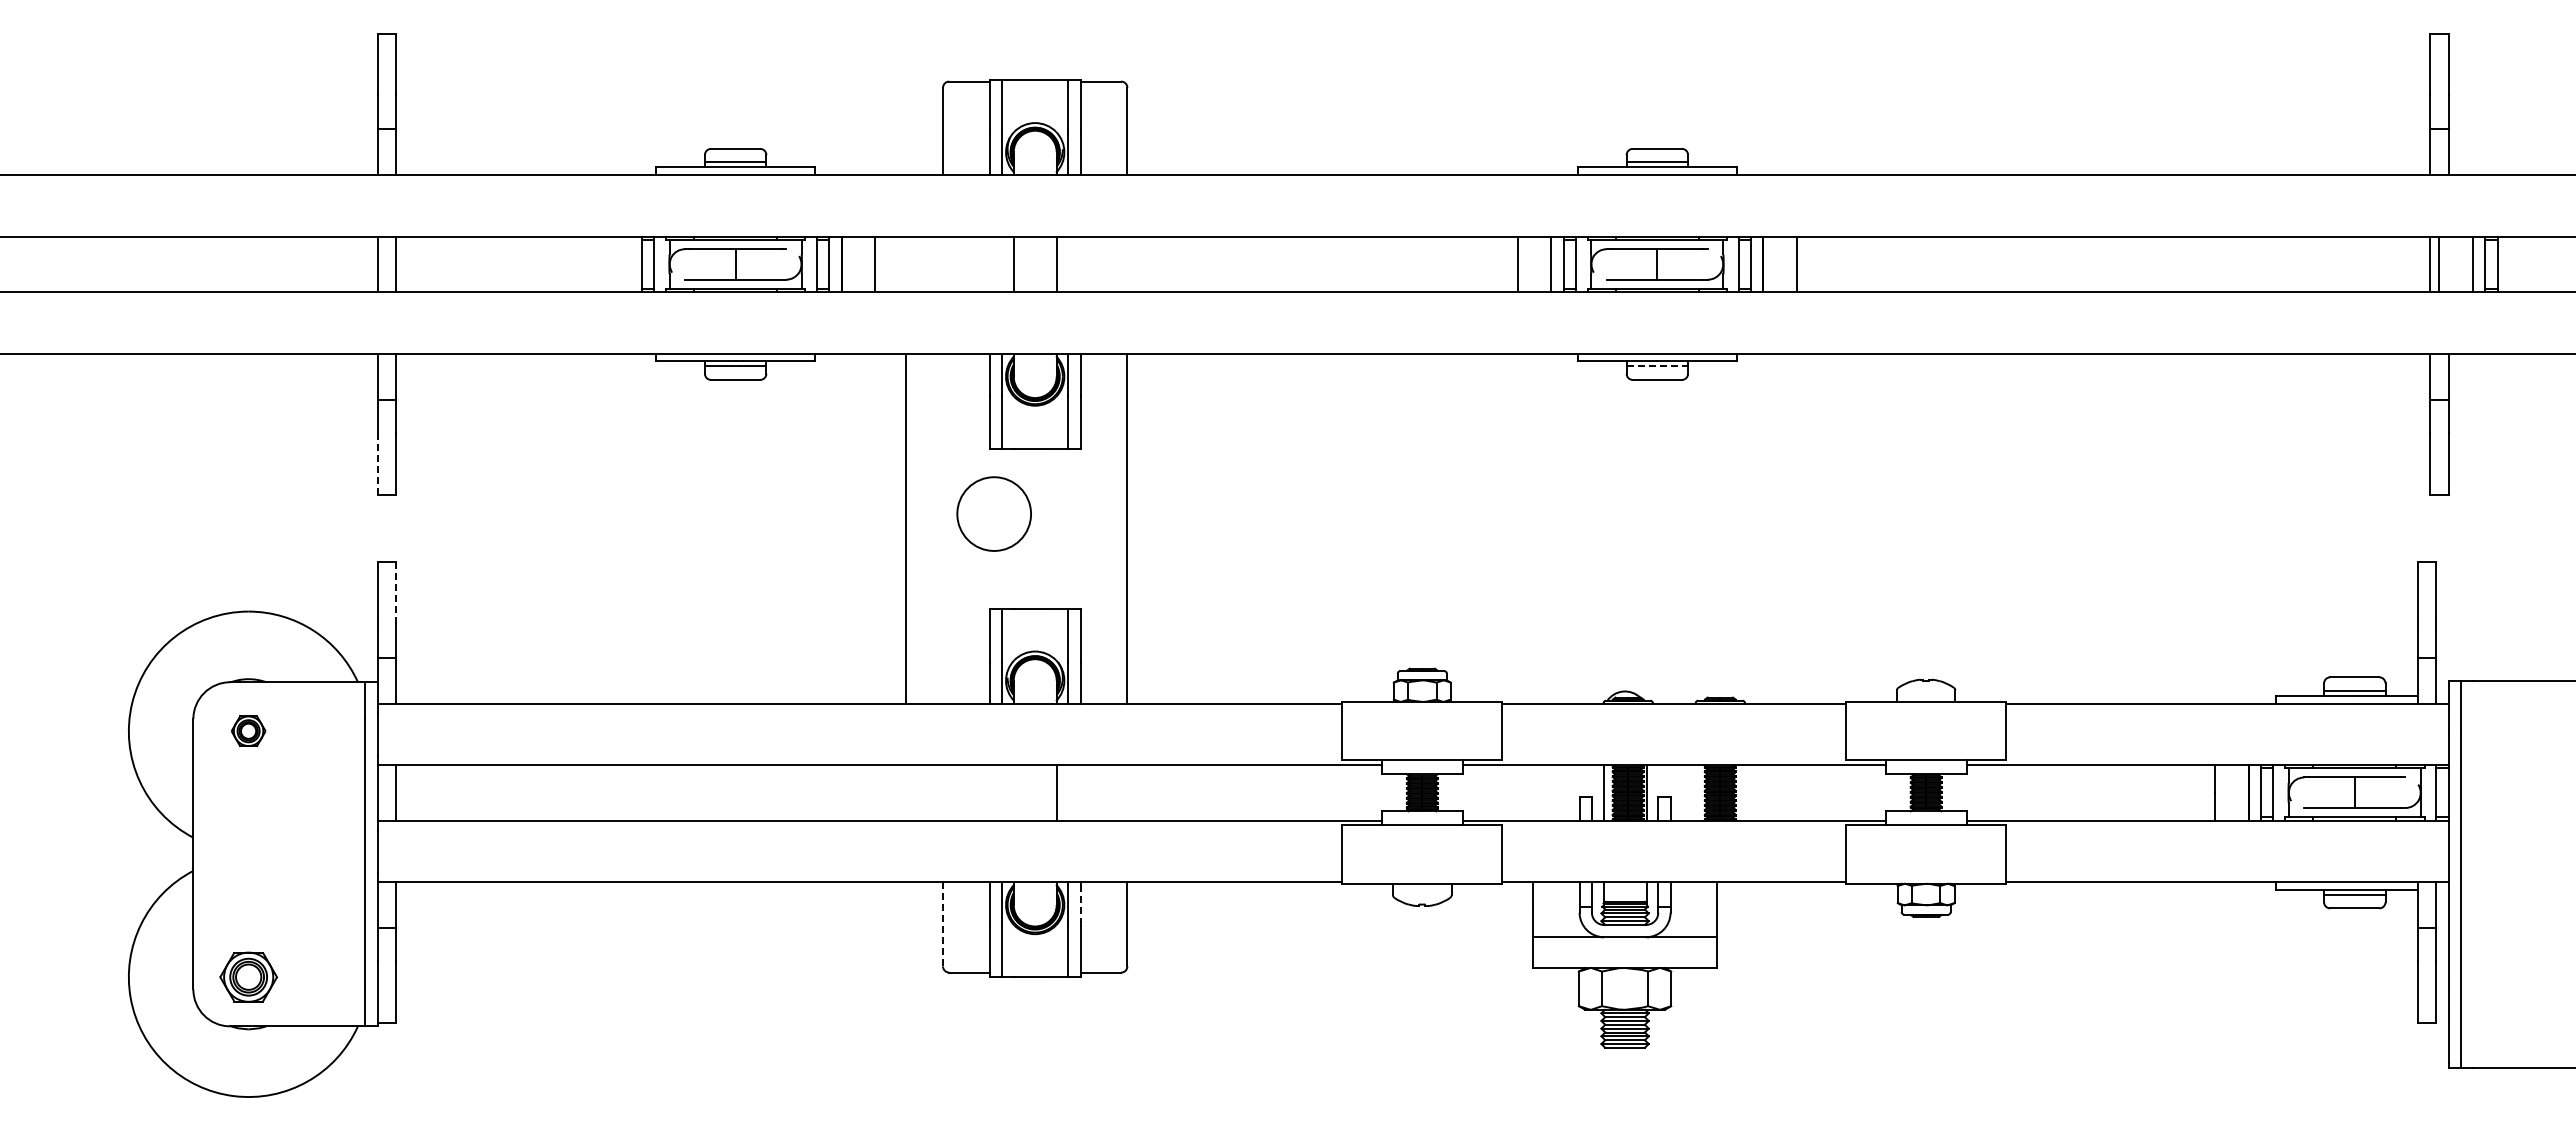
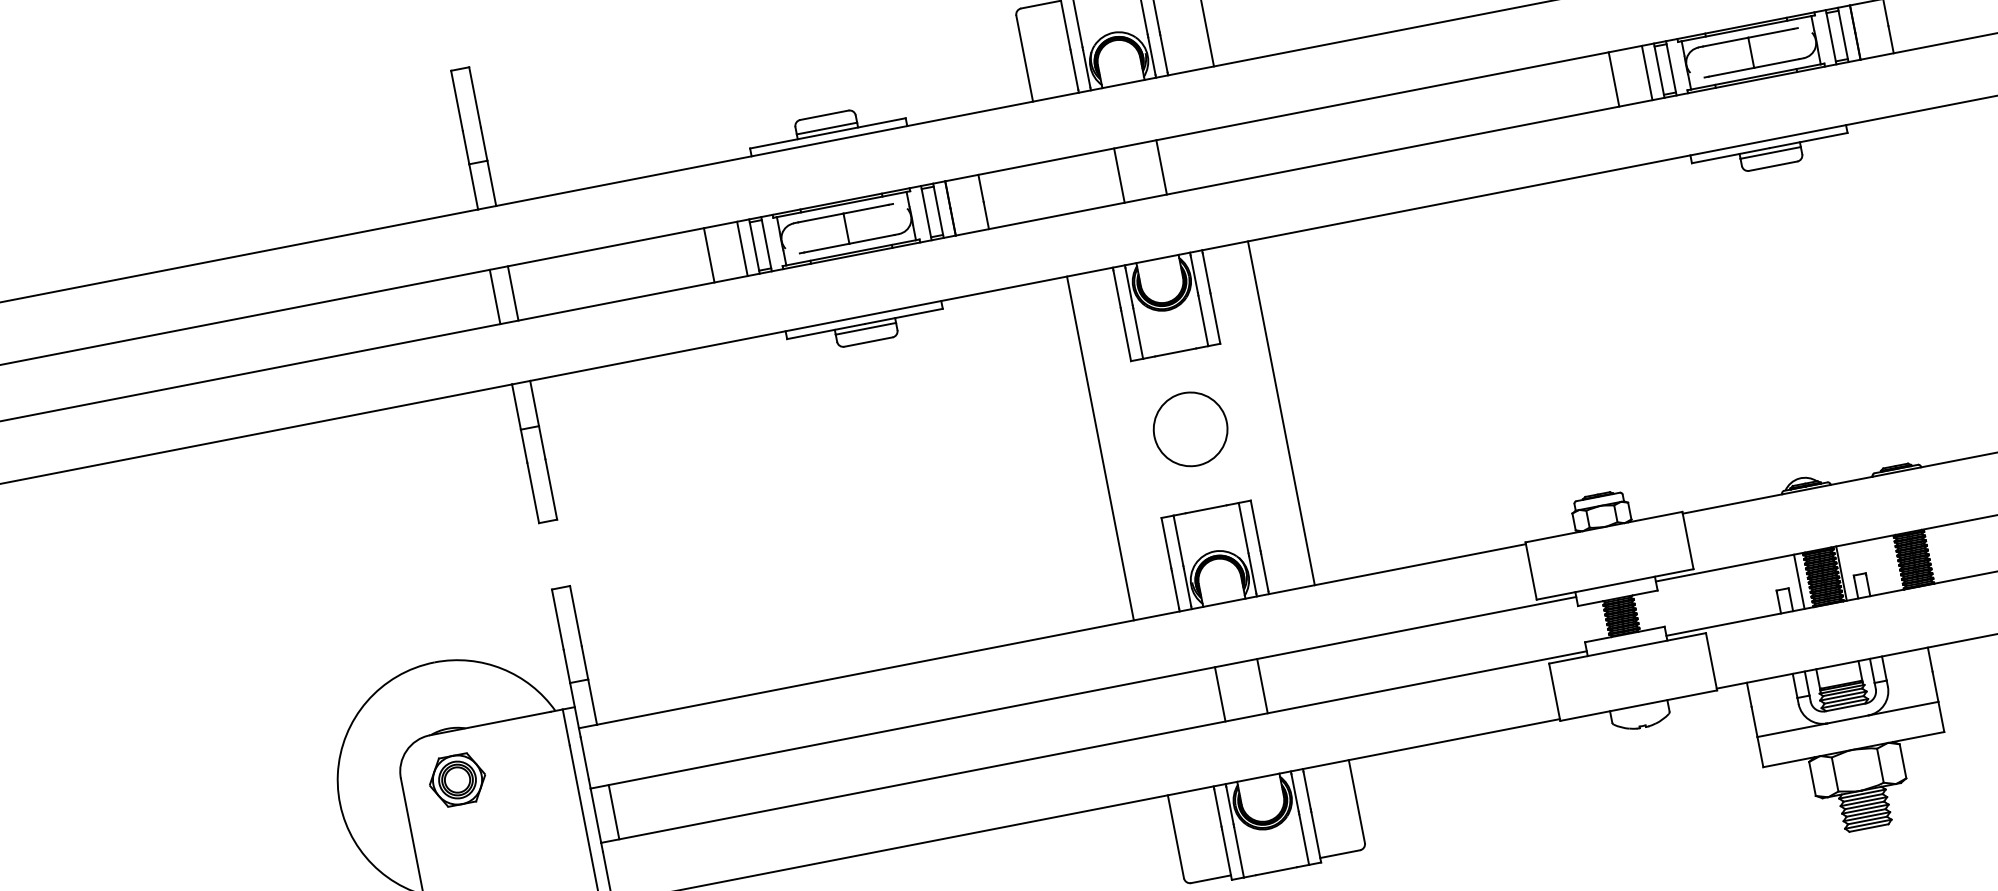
line: (595, 264) -> (708, 255), added
line: (629, 264) -> (742, 249), added
line: (1657, 366) -> (1770, 153), dashed -> solid
line: (377, 464) -> (533, 493), dashed -> solid
circle: (993, 513) -> (1189, 428), moved
line: (906, 528) -> (1100, 448), moved
line: (396, 593) -> (576, 616), dashed -> solid
part: (248, 730) -> (457, 779), size x1.67
line: (1013, 792) -> (1219, 694), added
line: (1080, 904) -> (1307, 791), dashed -> solid
line: (943, 923) -> (1176, 836), dashed -> solid

